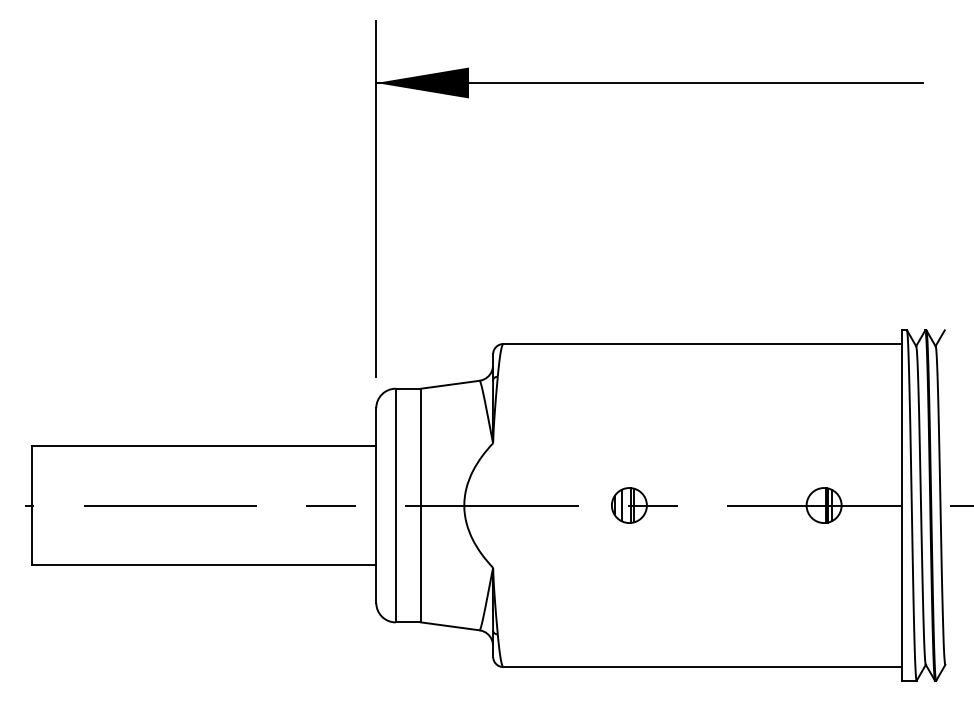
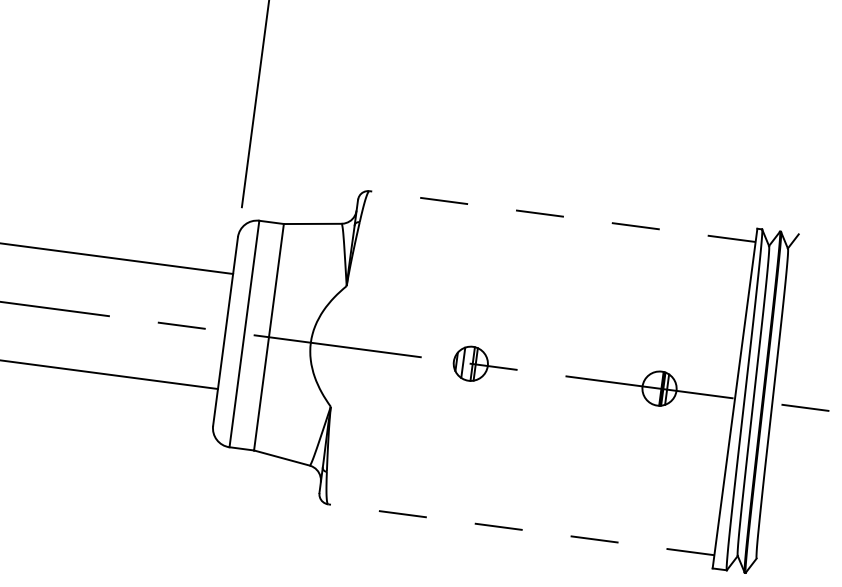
line: (702, 343) -> (562, 216), solid -> dashed
line: (702, 667) -> (521, 530), solid -> dashed

